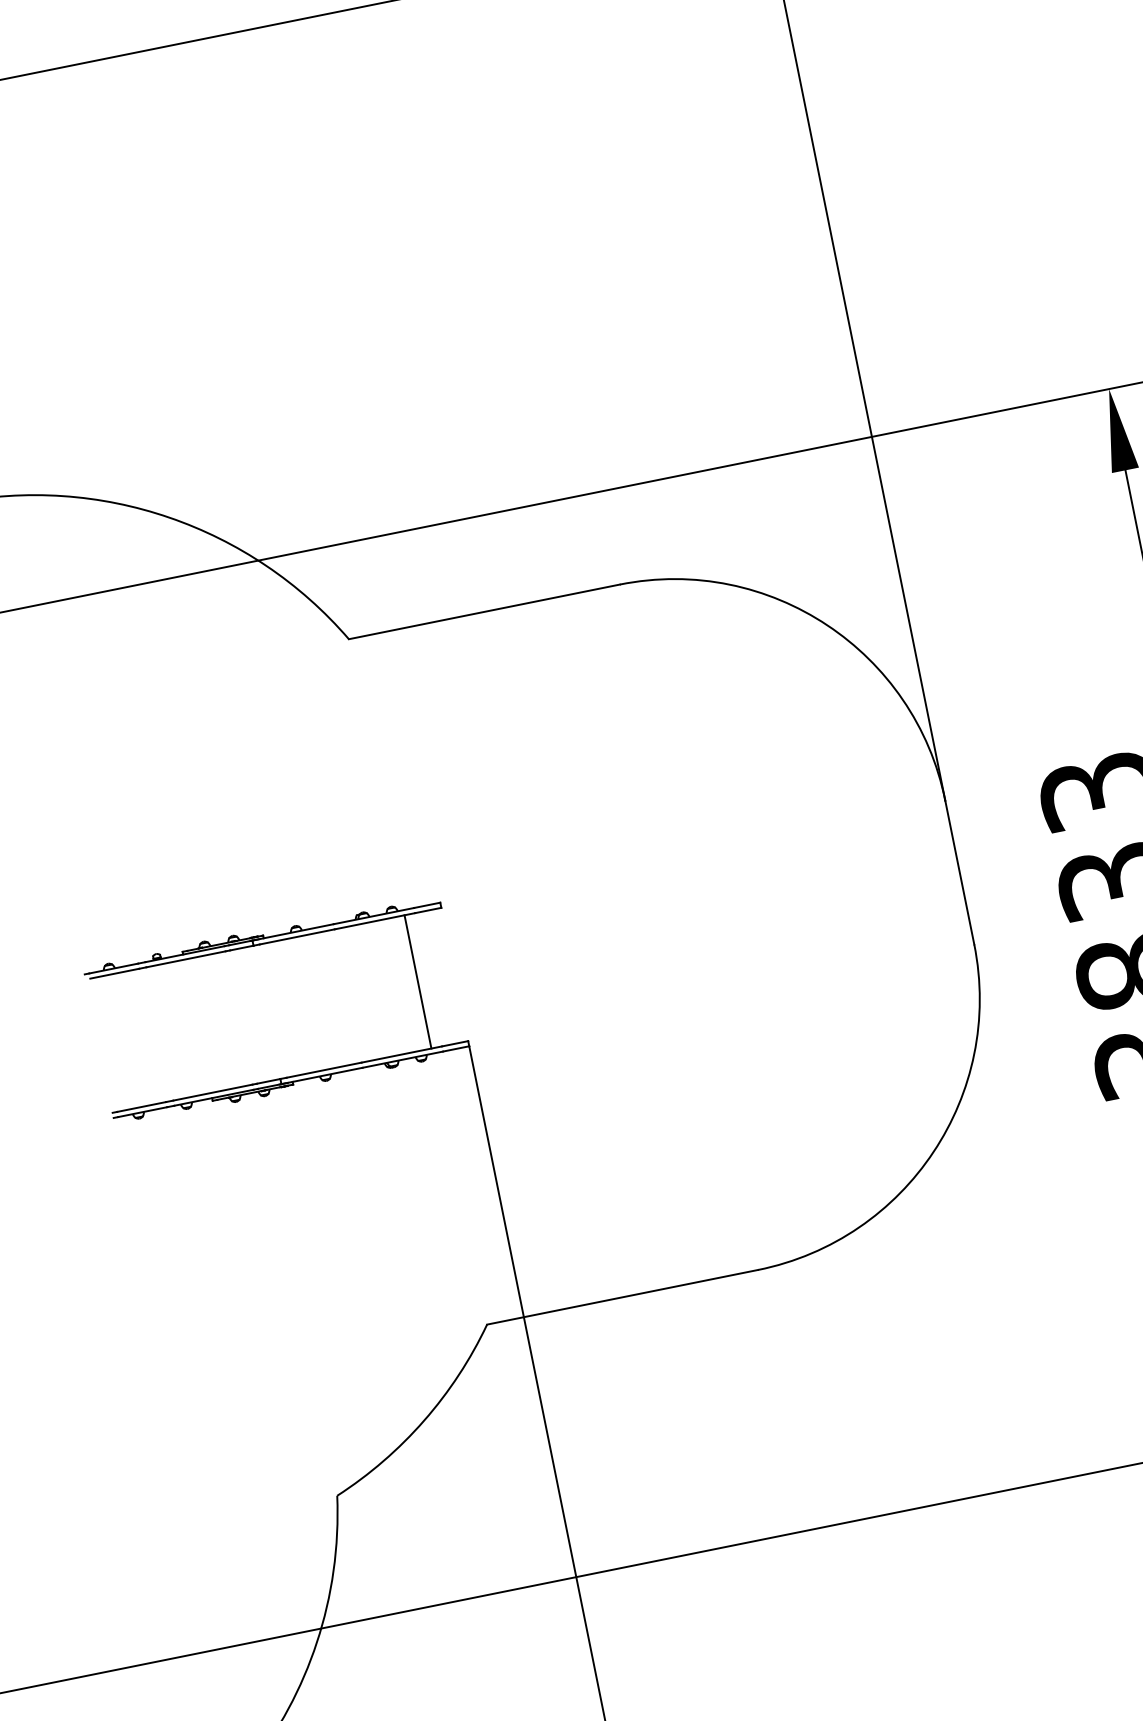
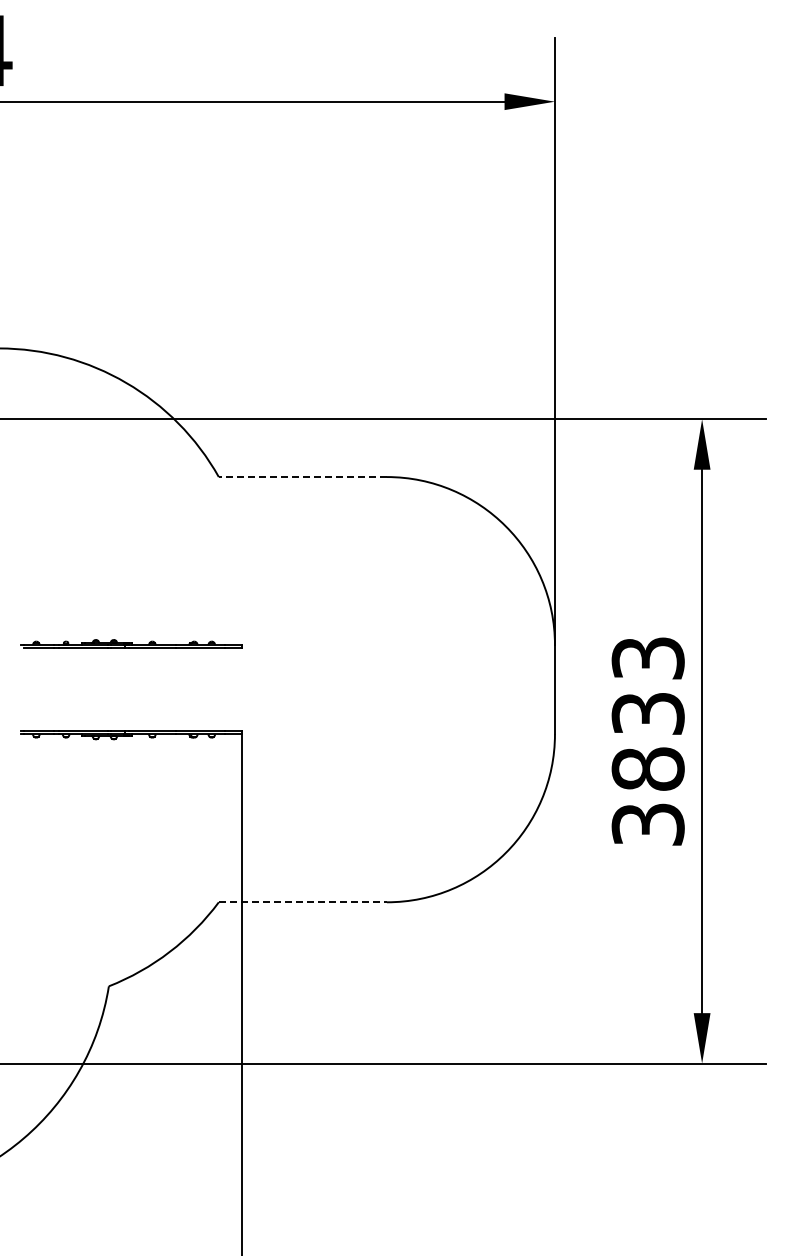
line: (483, 612) -> (302, 477), solid -> dashed
line: (417, 981) -> (218, 689), removed
line: (623, 1297) -> (303, 902), solid -> dashed

